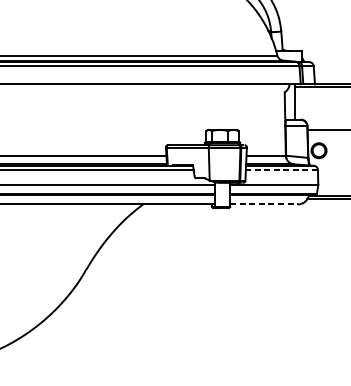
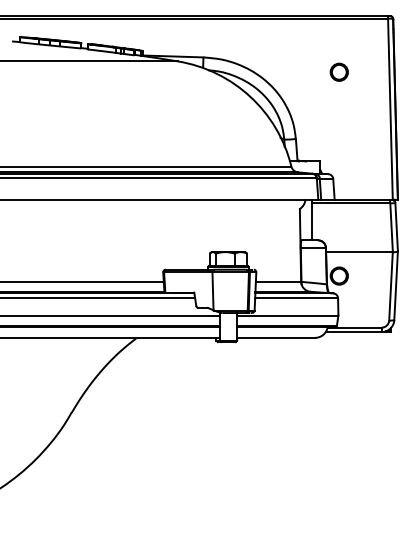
line: (281, 170) -> (296, 298), dashed -> solid
line: (264, 204) -> (276, 337), dashed -> solid

